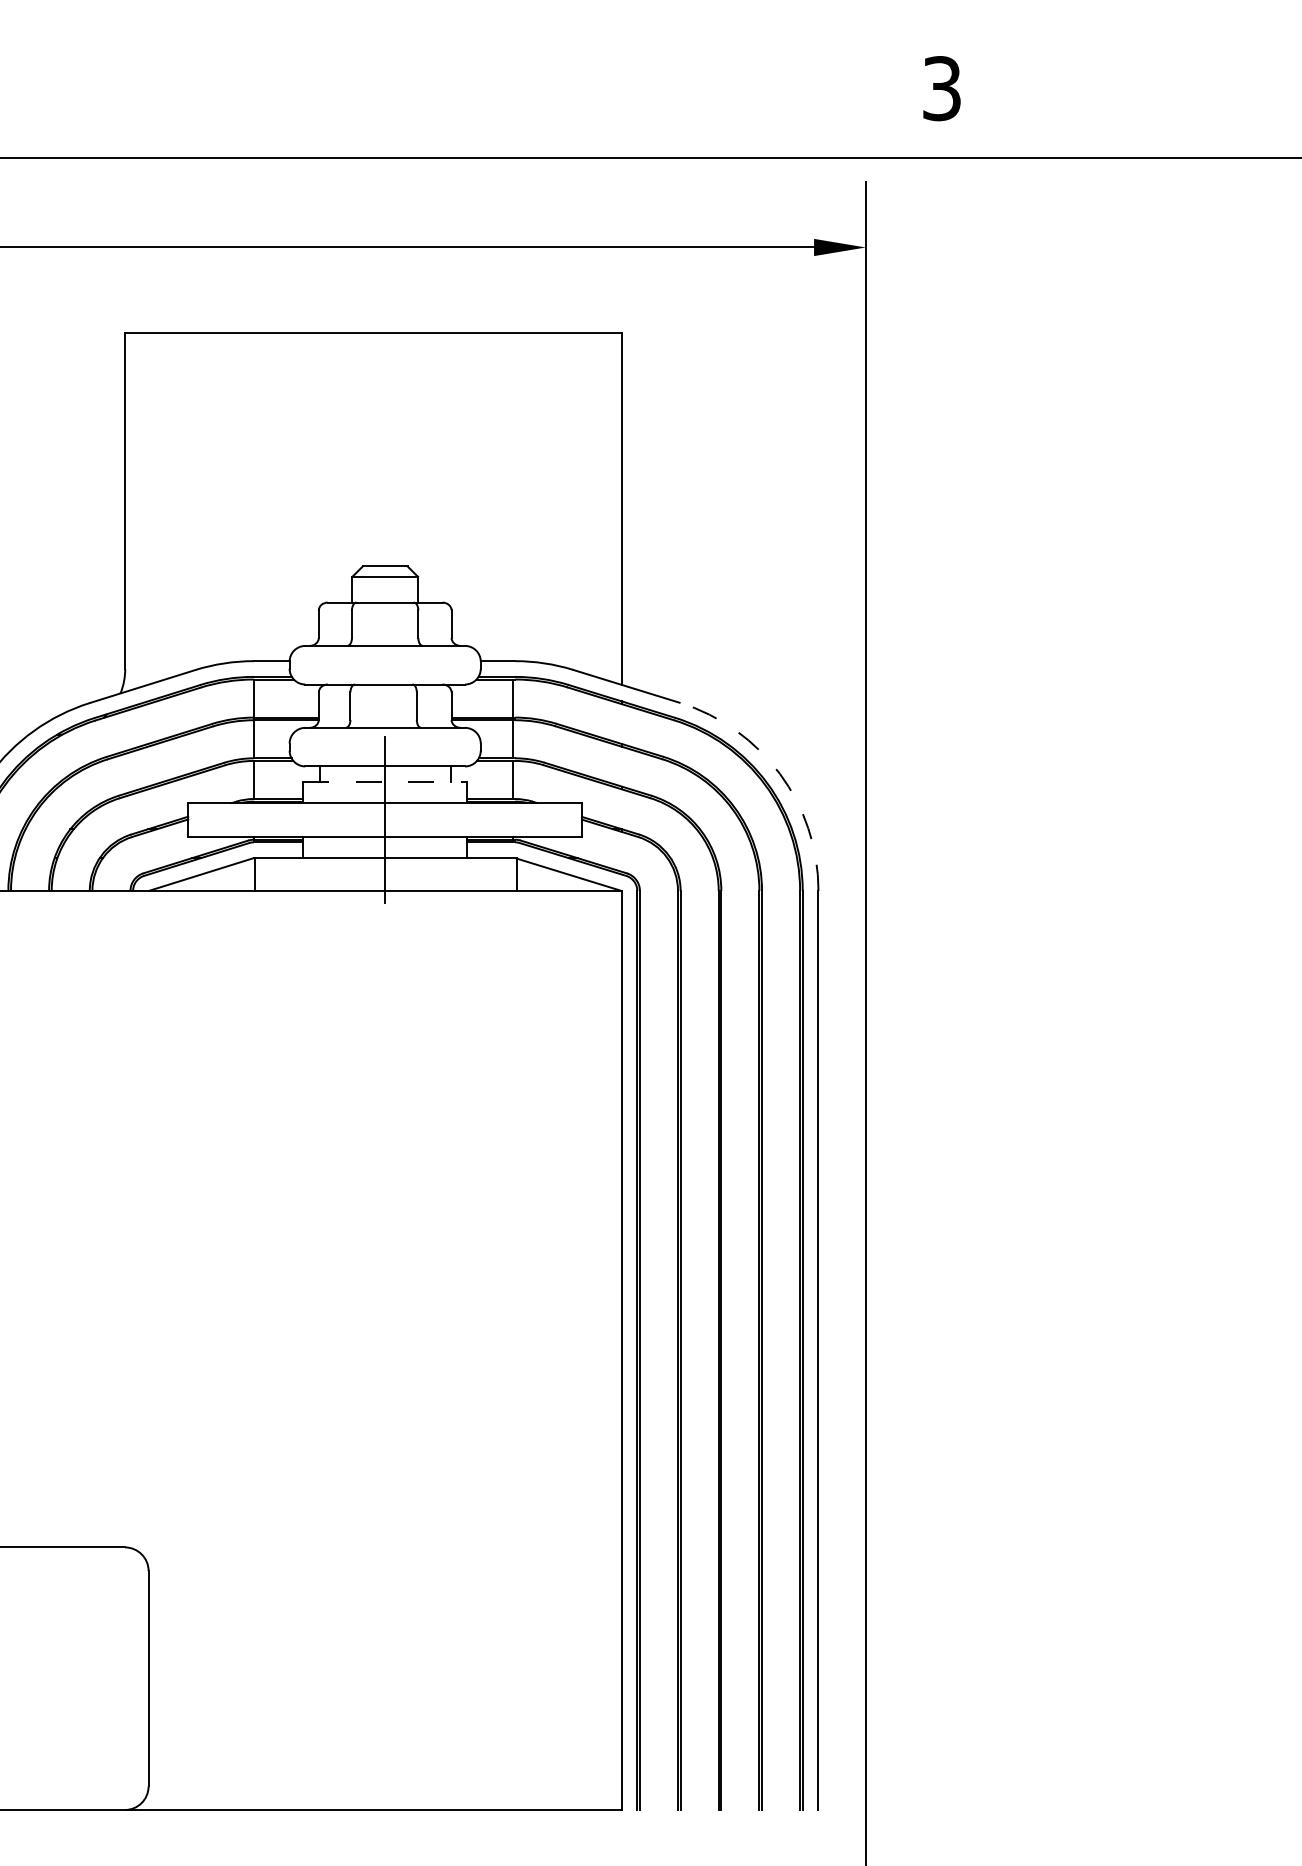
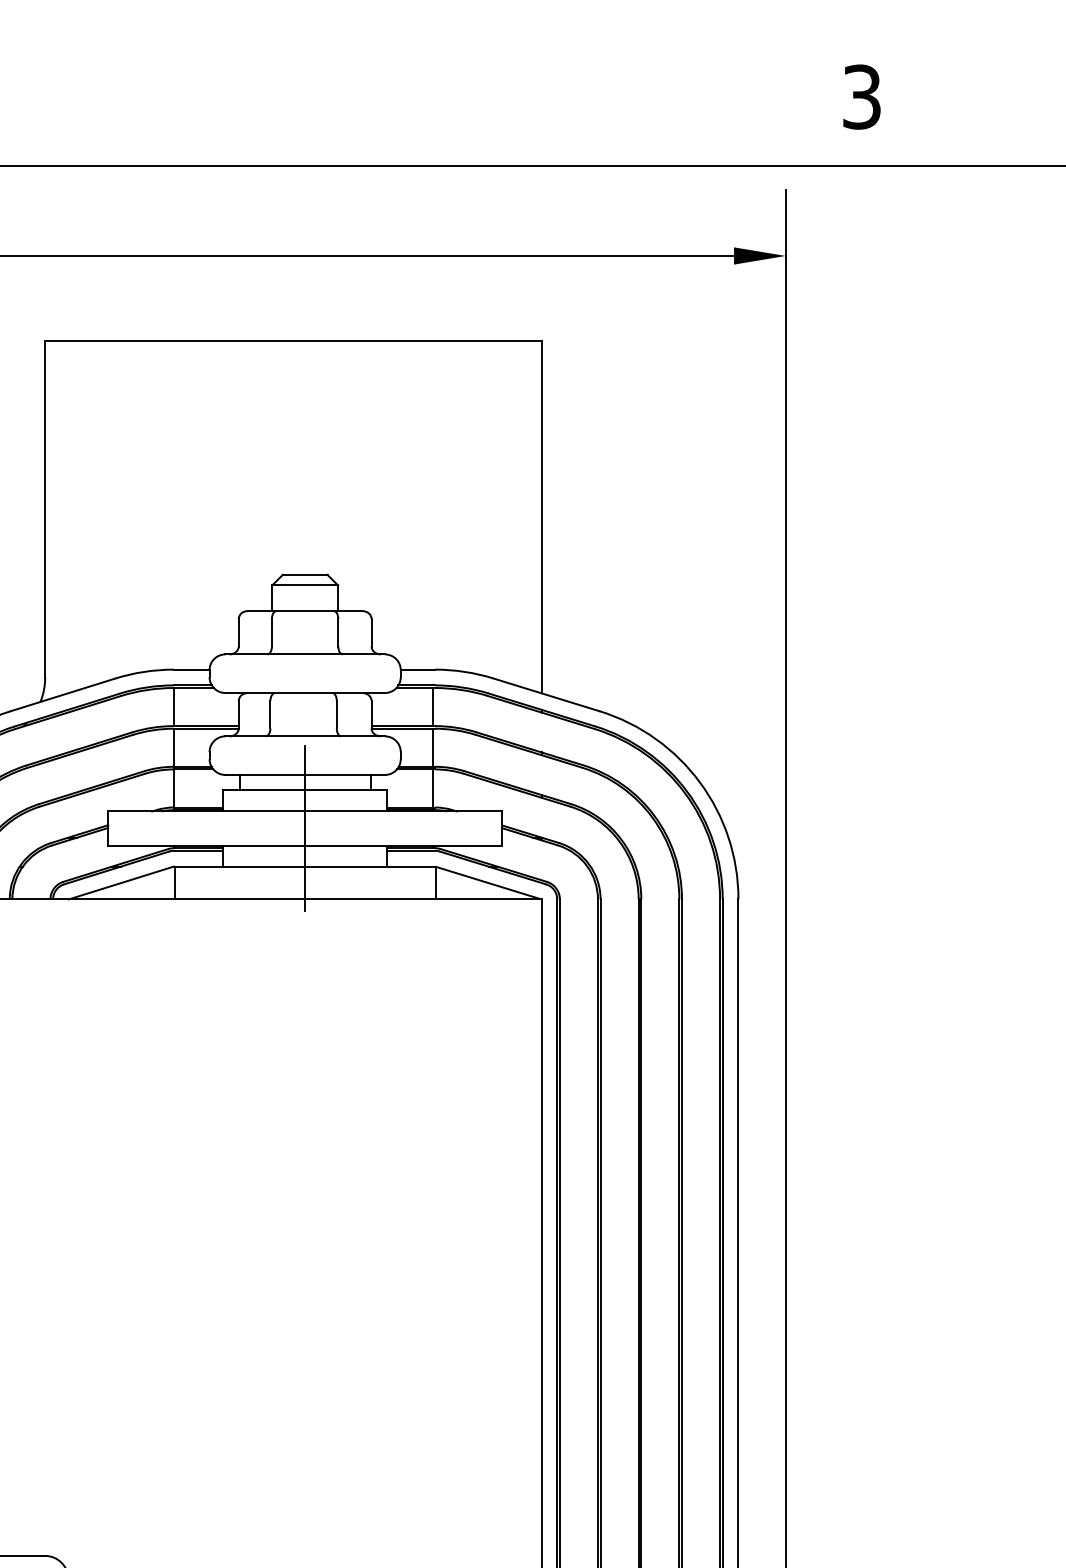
arc: (780, 773) -> (700, 781), dashed -> solid
line: (385, 781) -> (305, 789), dashed -> solid

